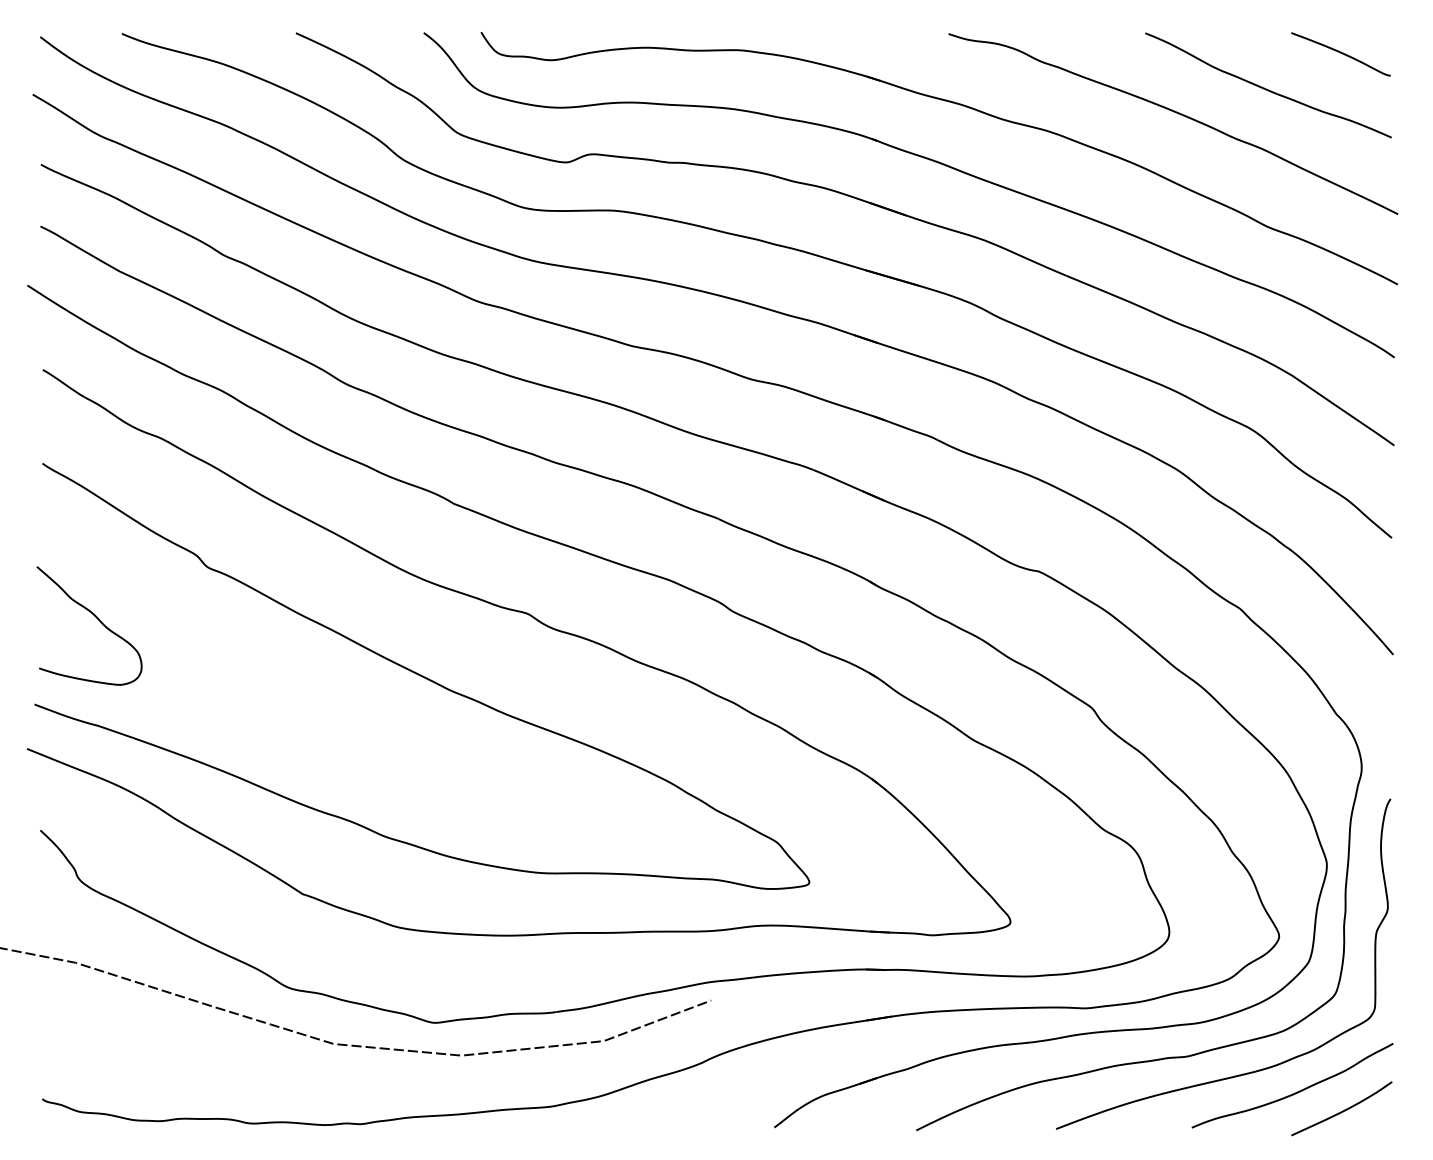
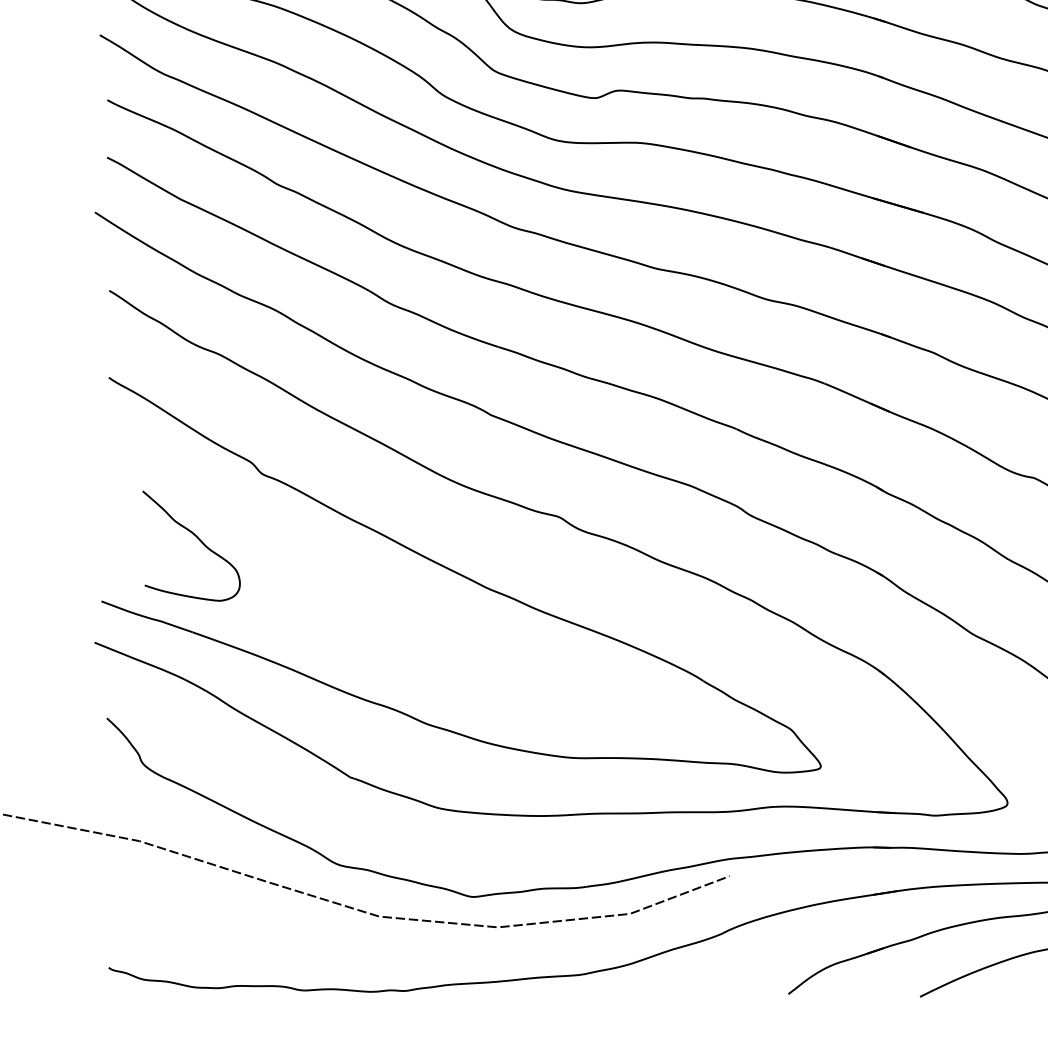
curve: (96, 618) -> (198, 539), moved

